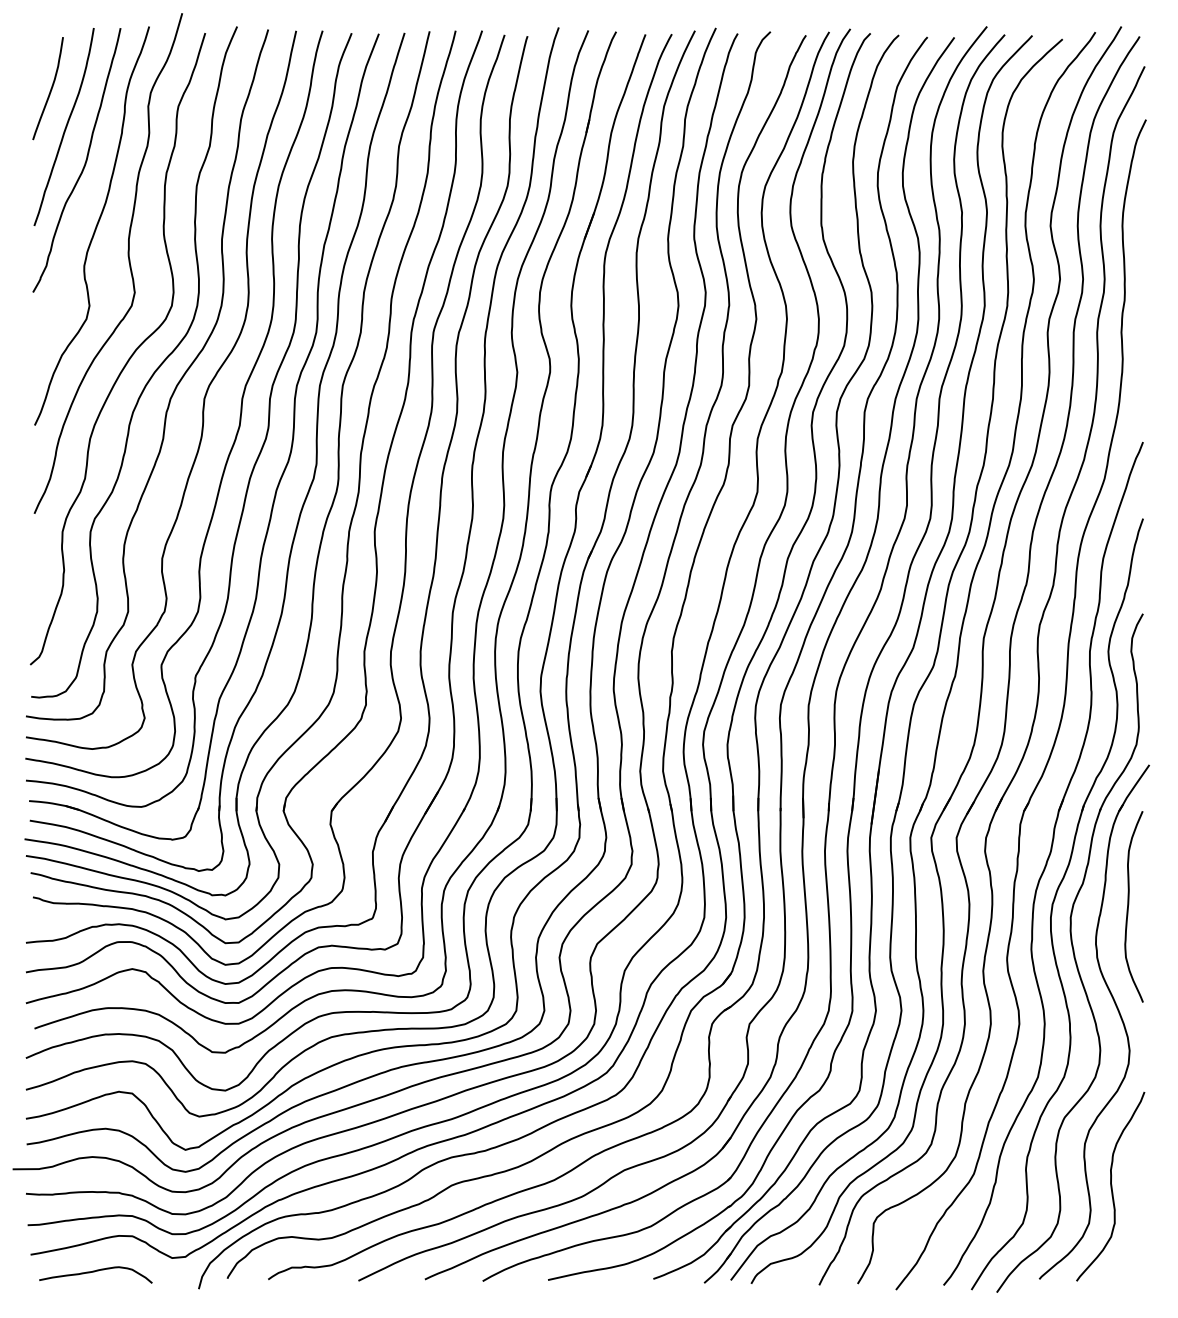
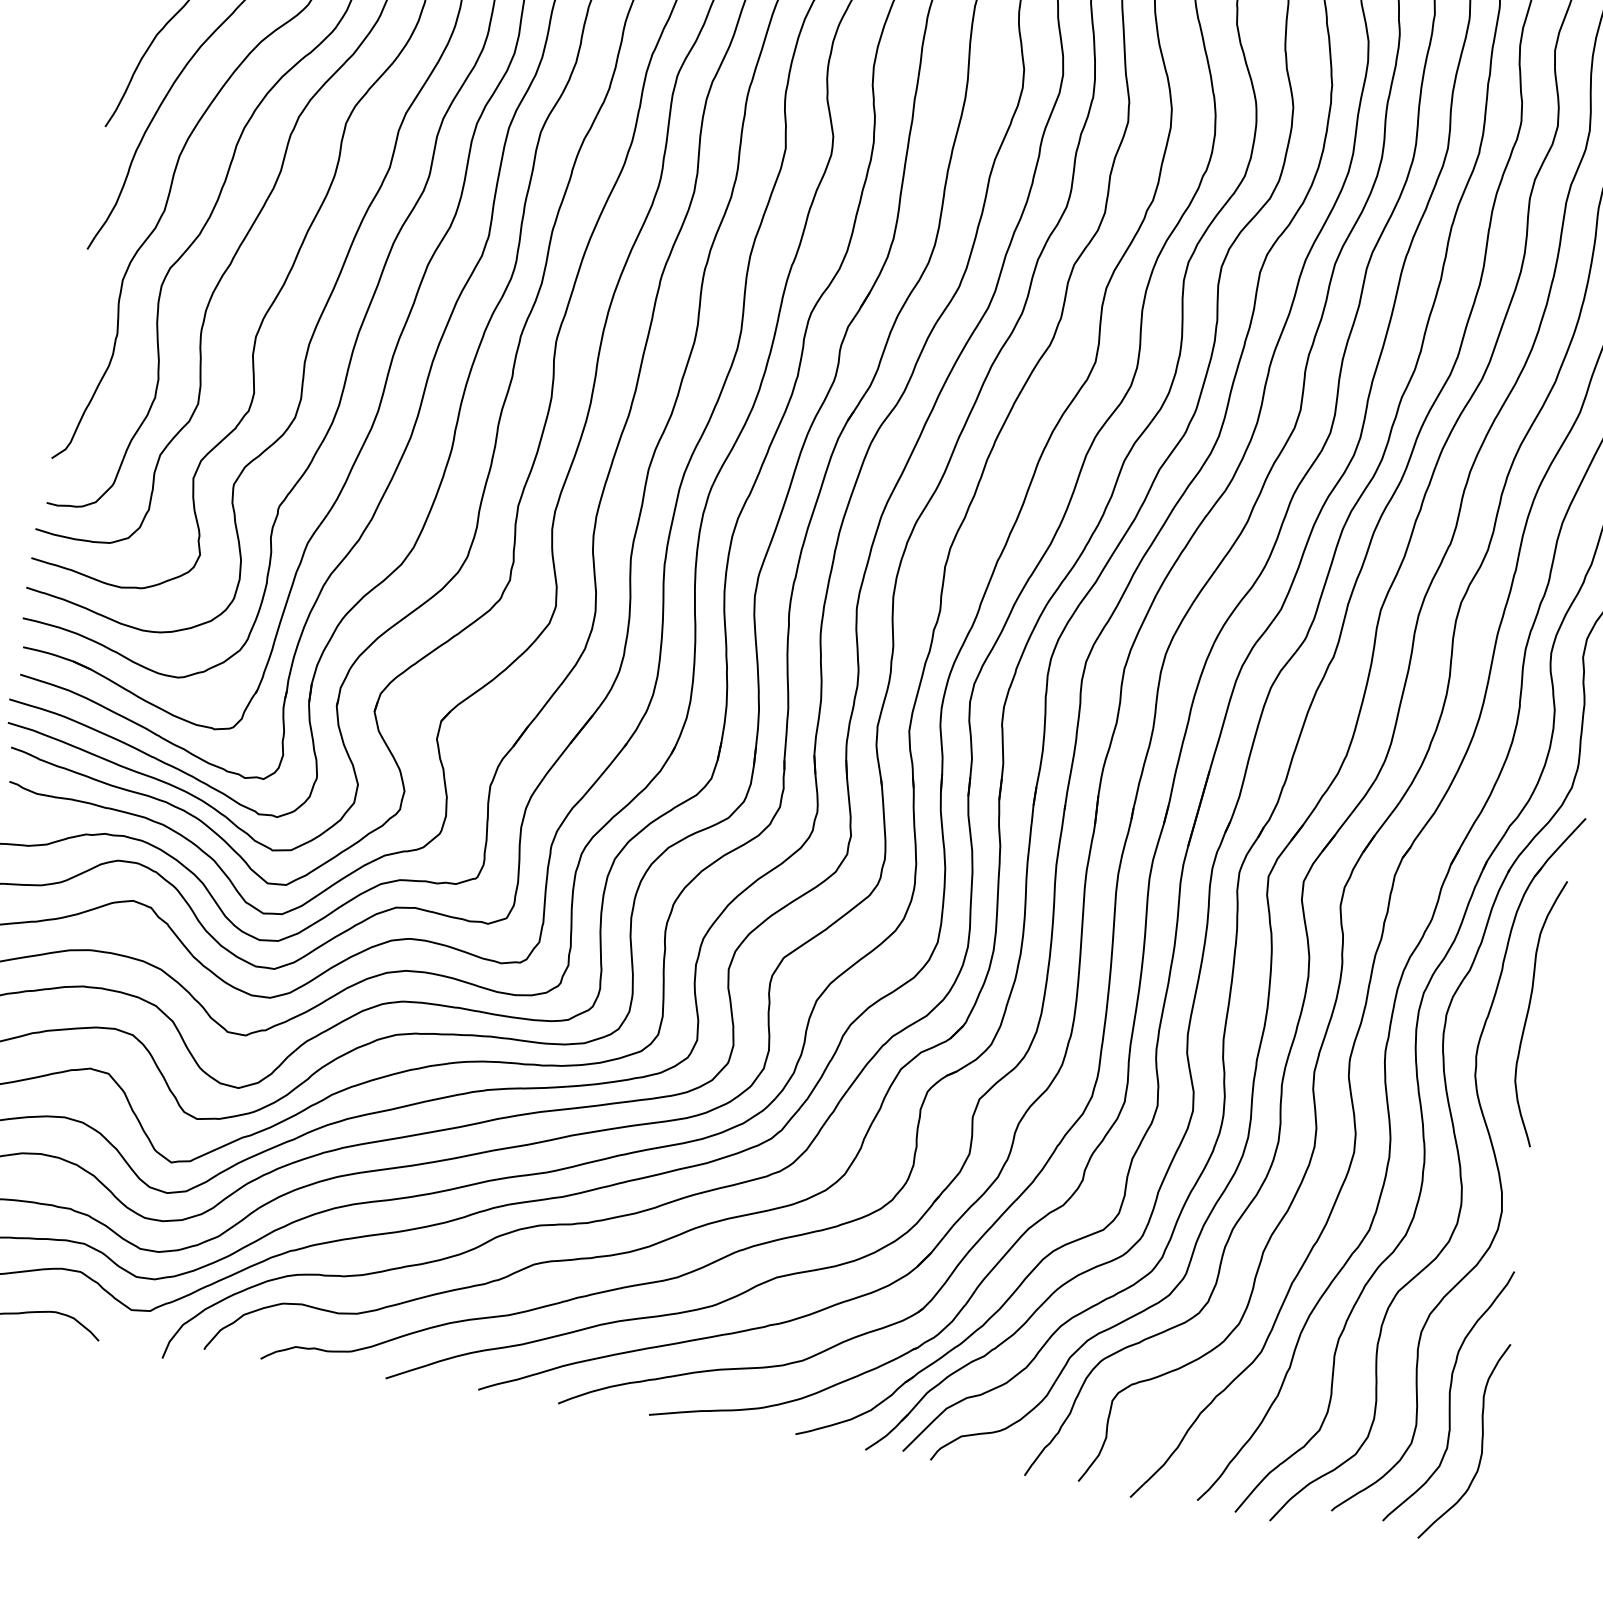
curve: (1137, 1212) -> (1480, 1437), added

